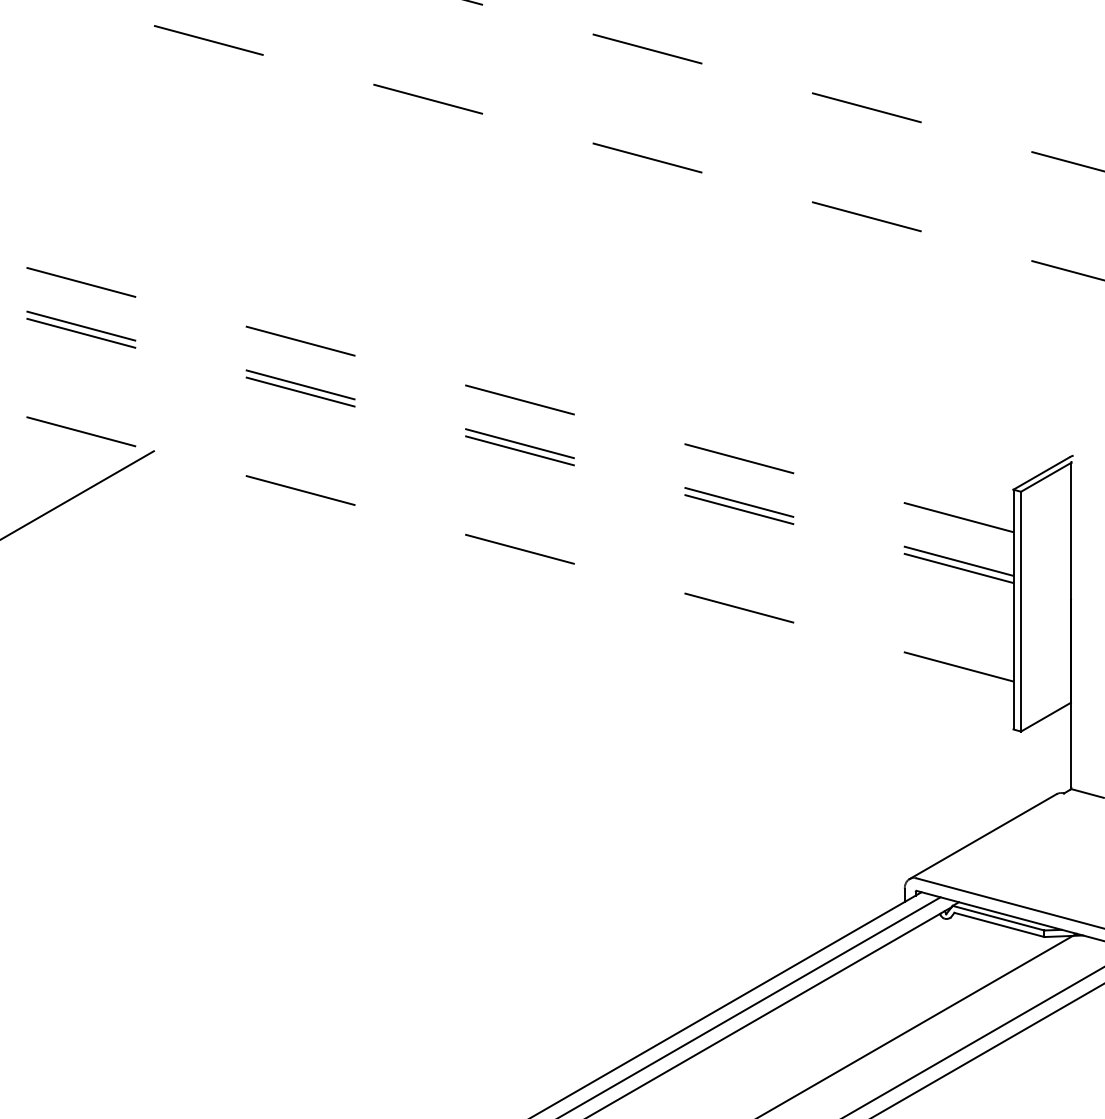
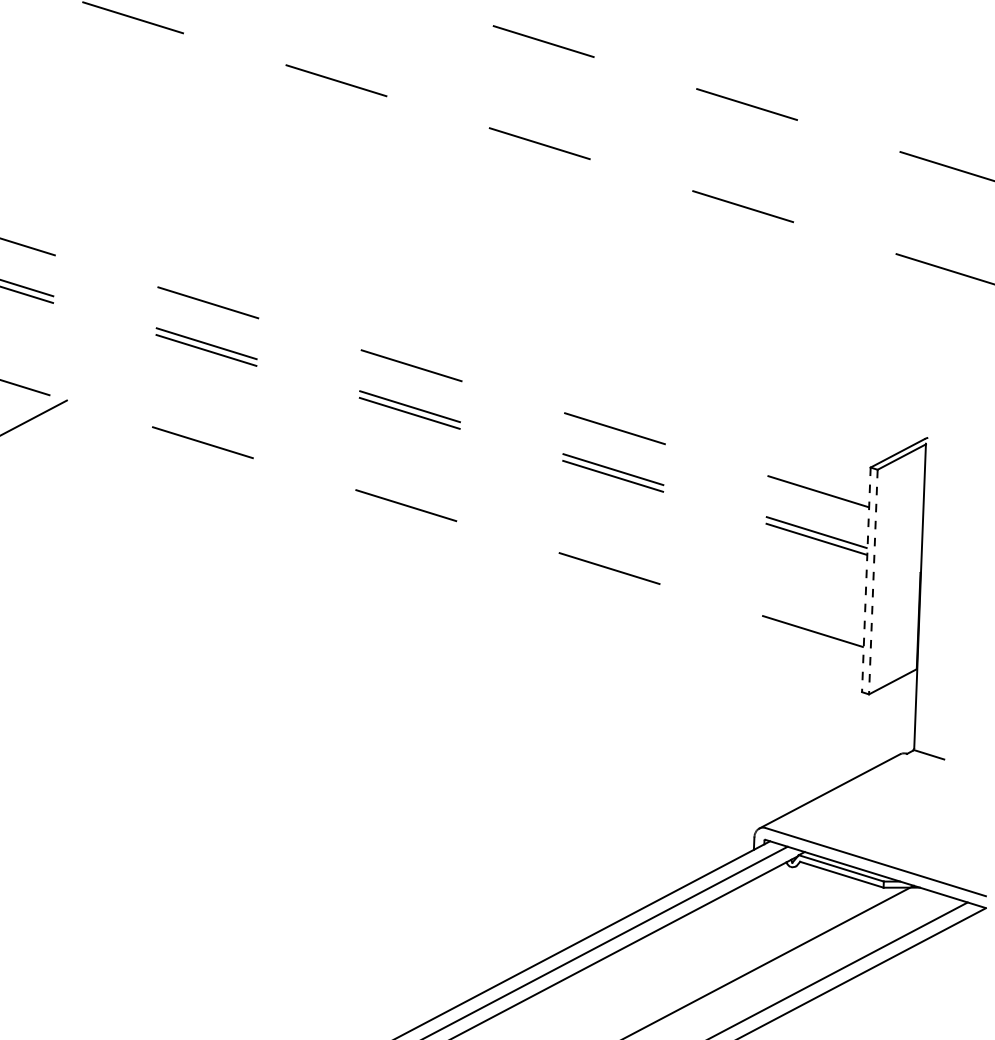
line: (1013, 609) -> (866, 579), solid -> dashed
line: (1021, 611) -> (873, 581), solid -> dashed

